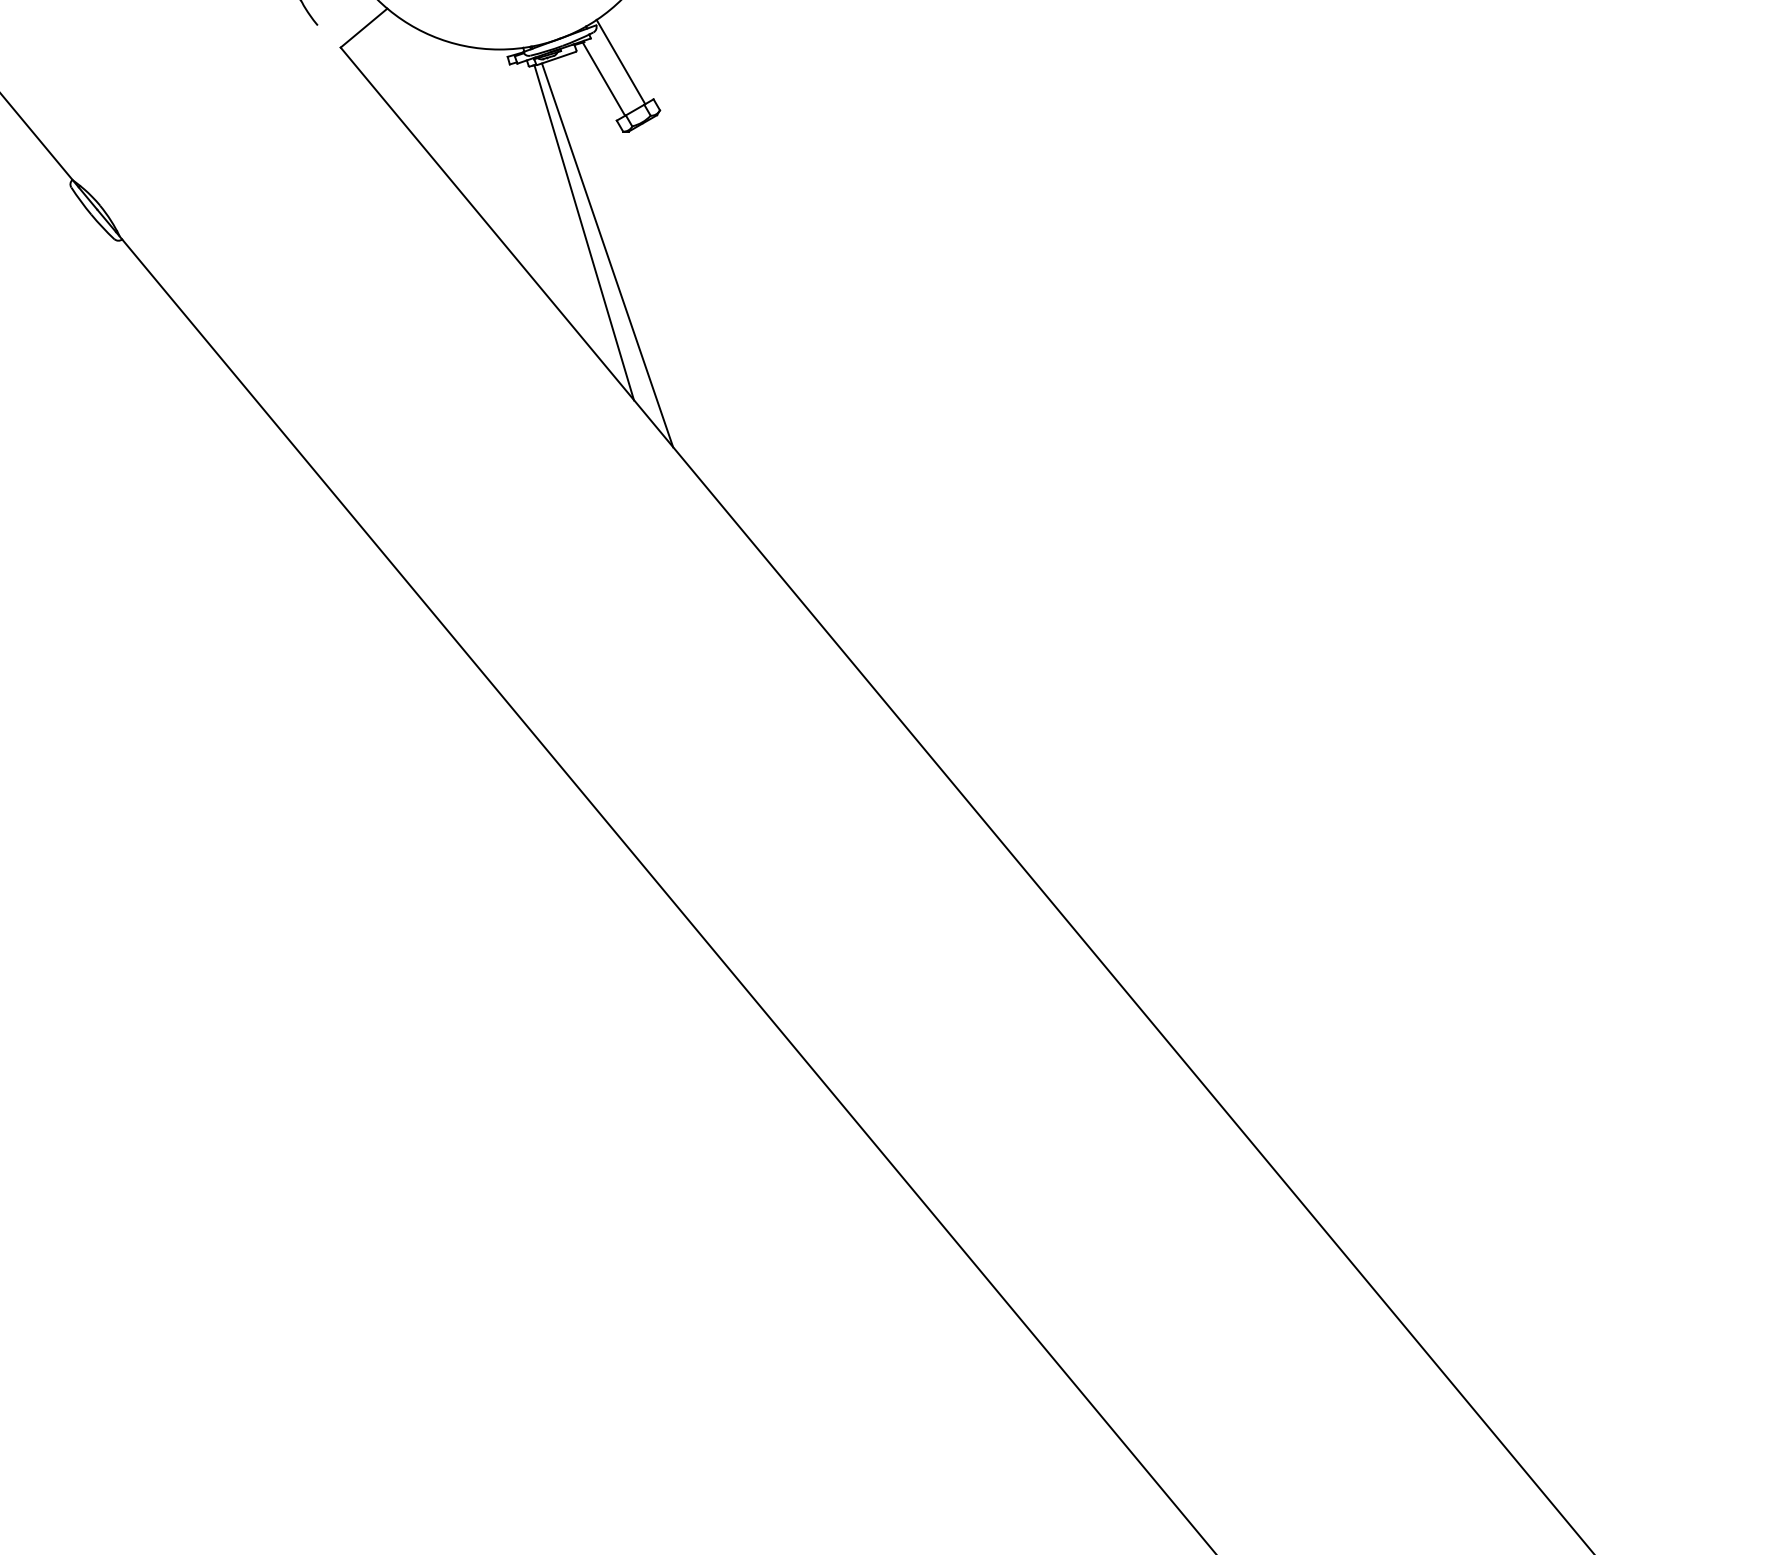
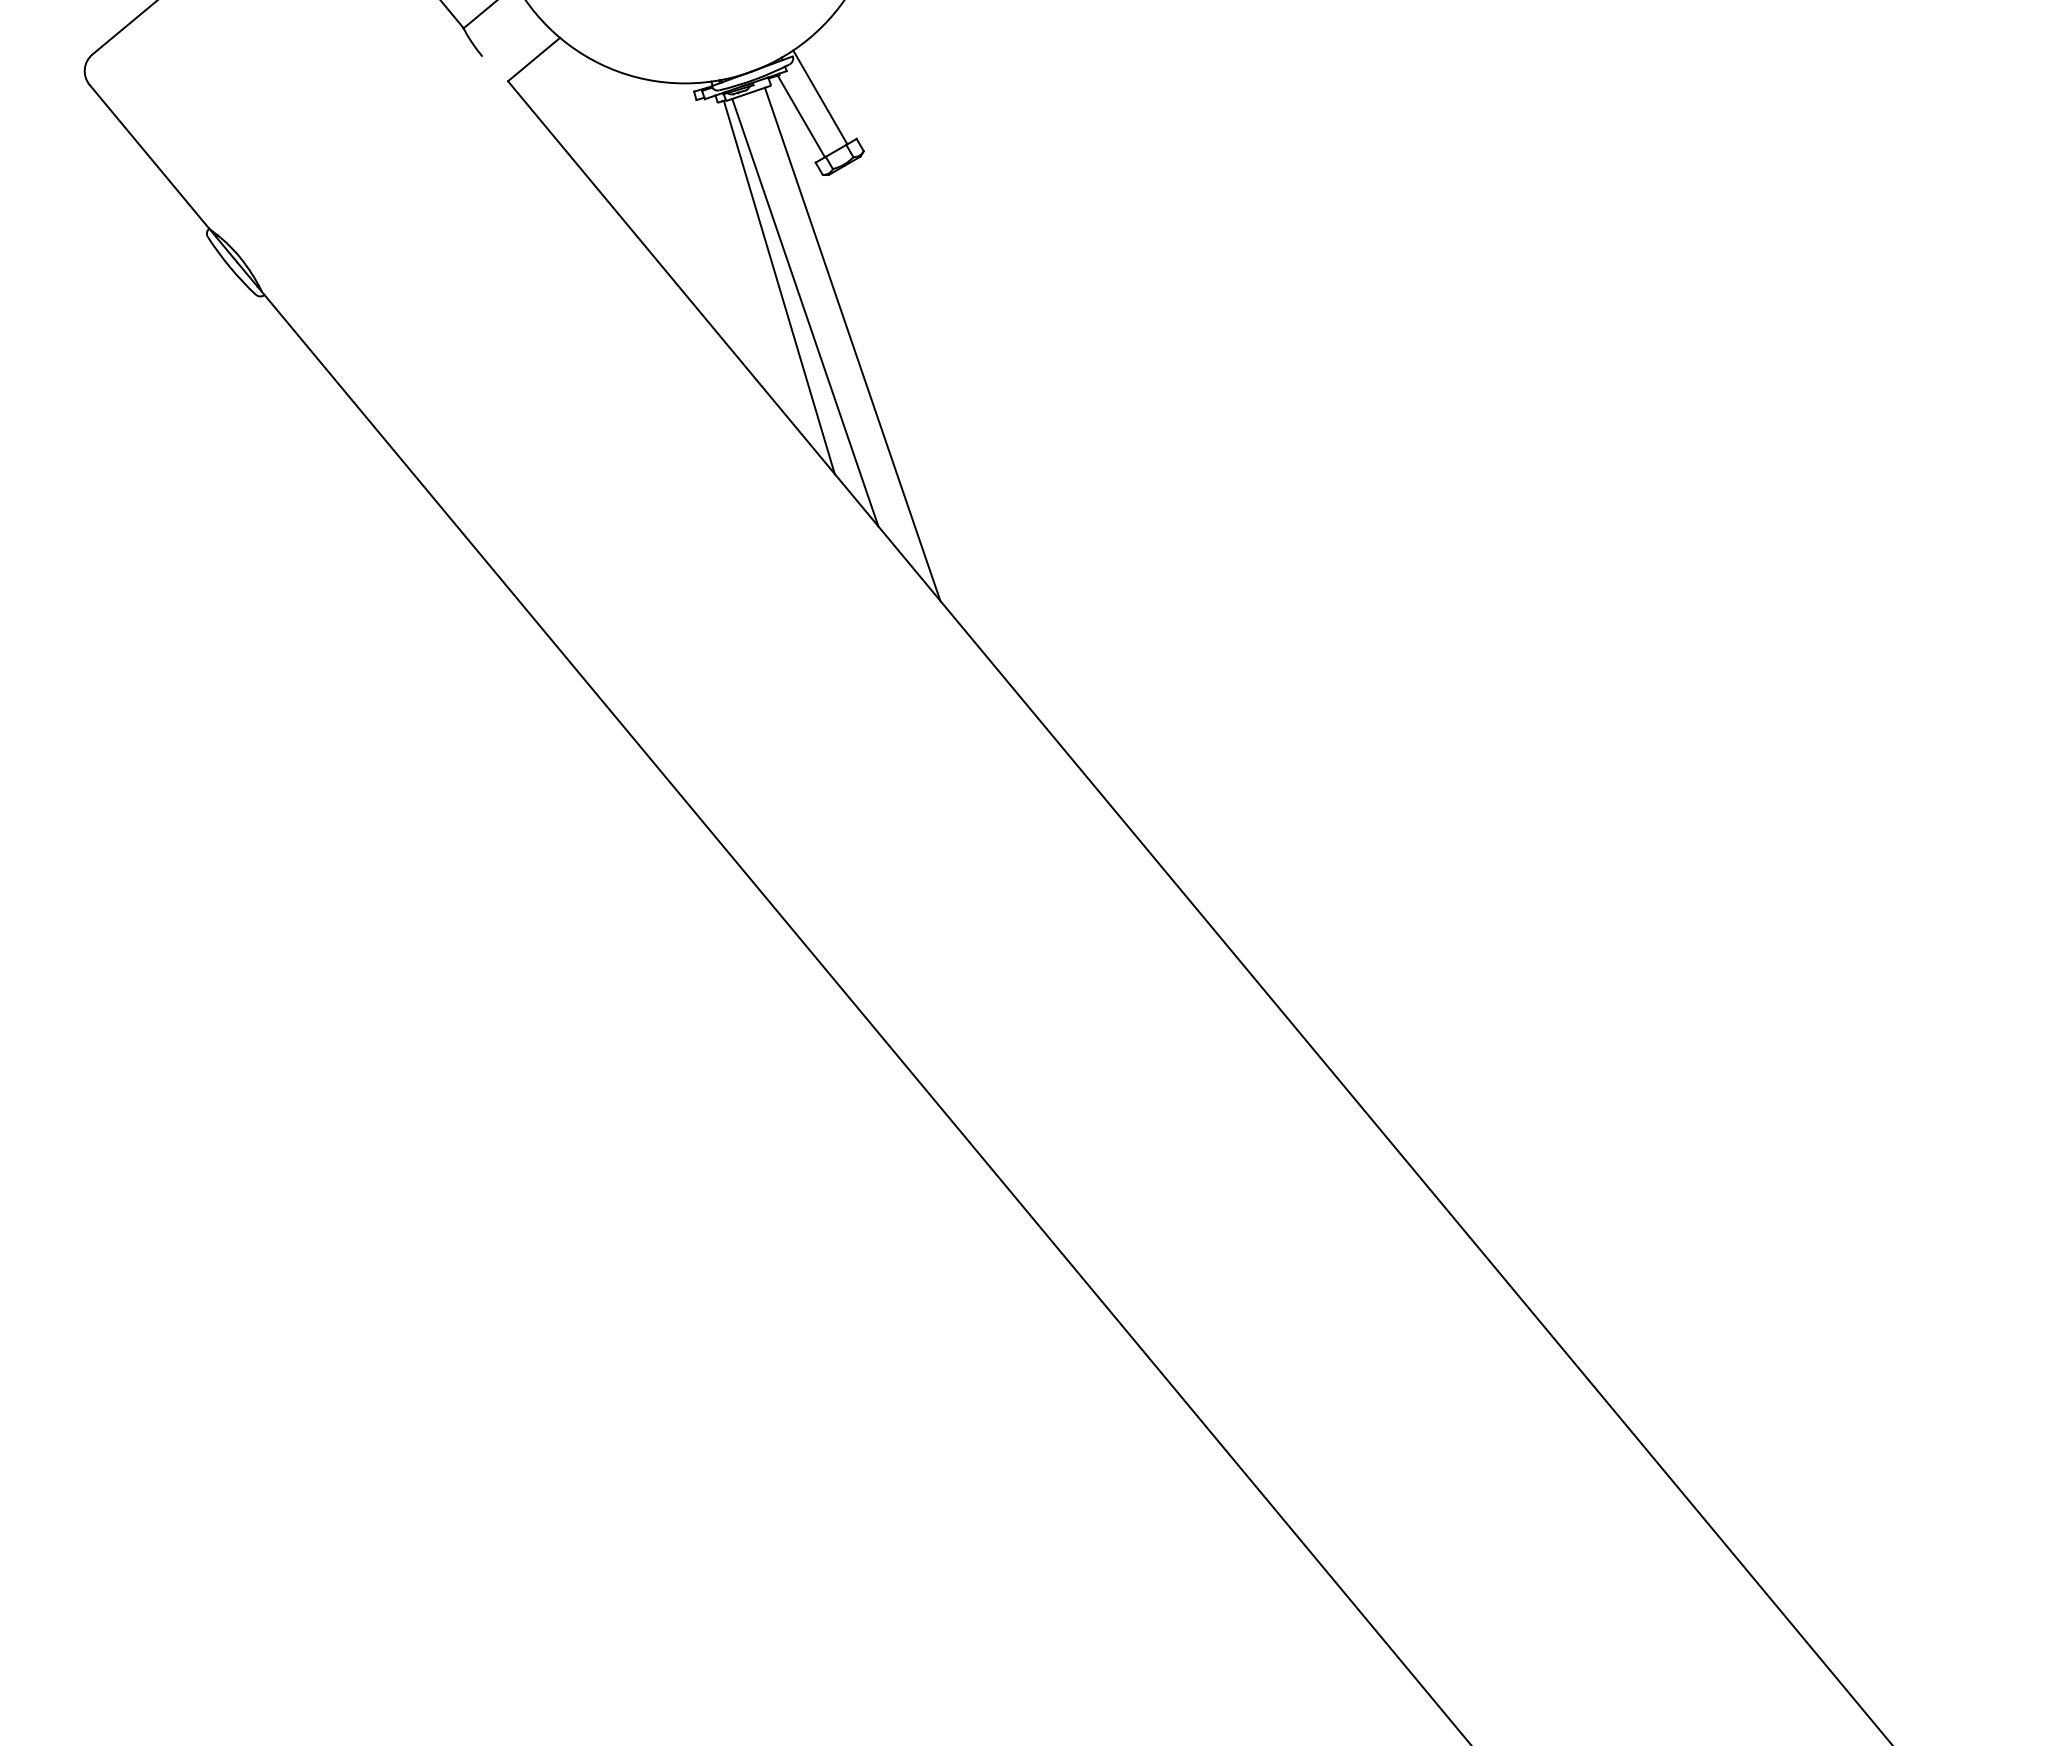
line: (649, 283) -> (852, 344), added

